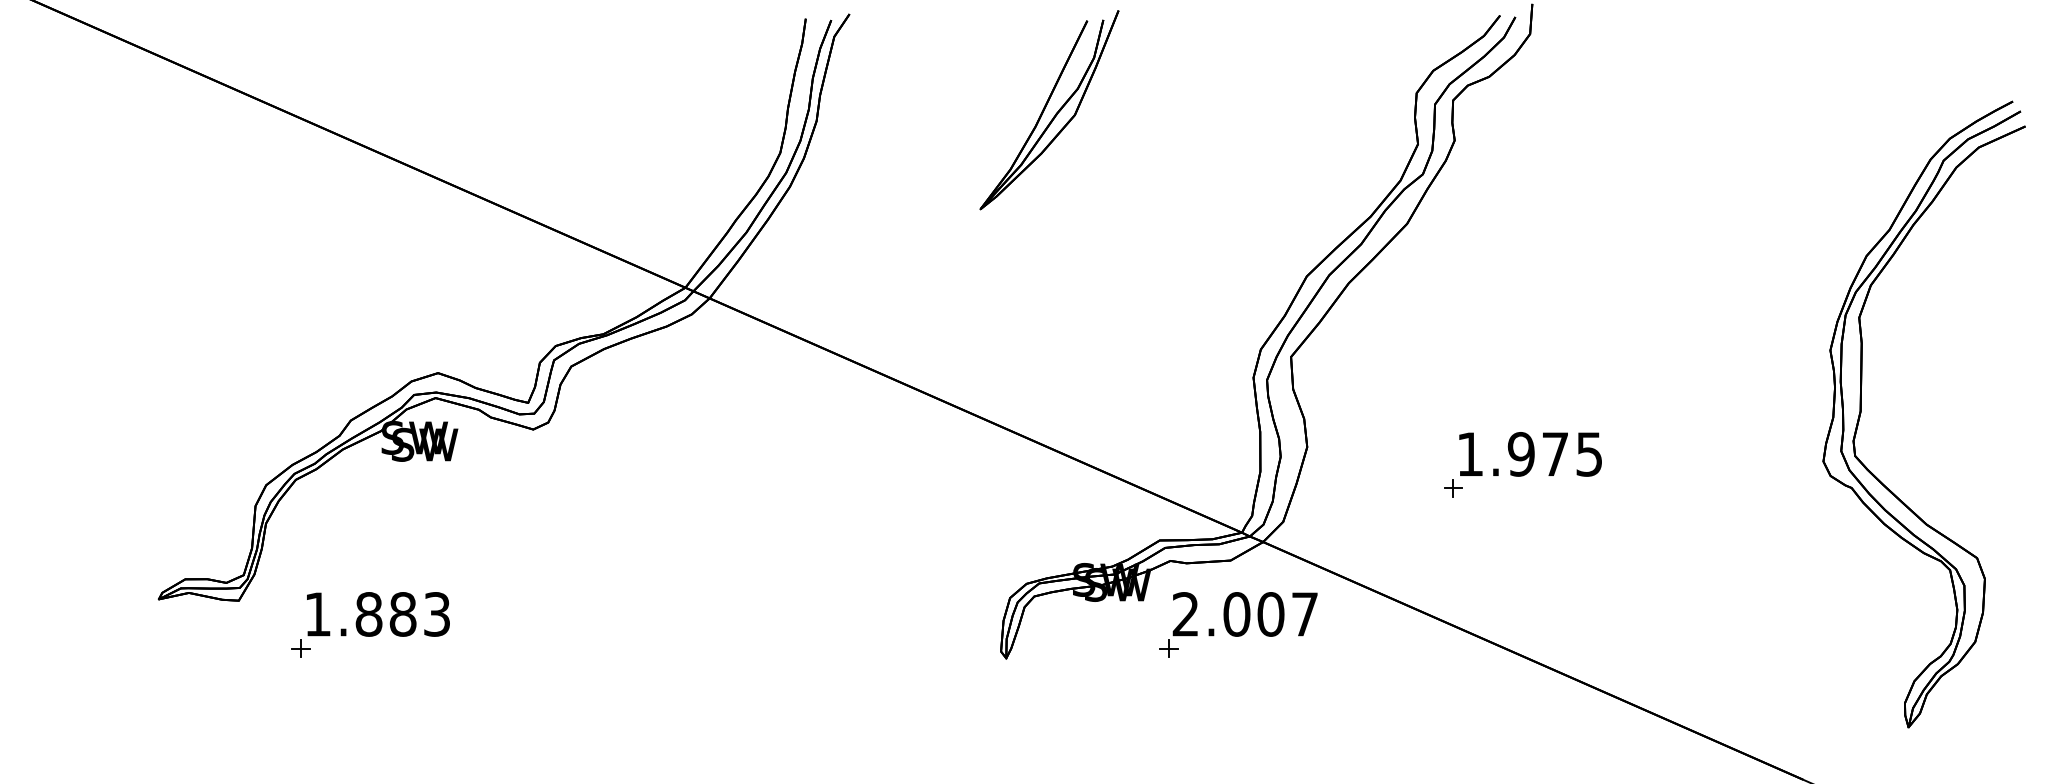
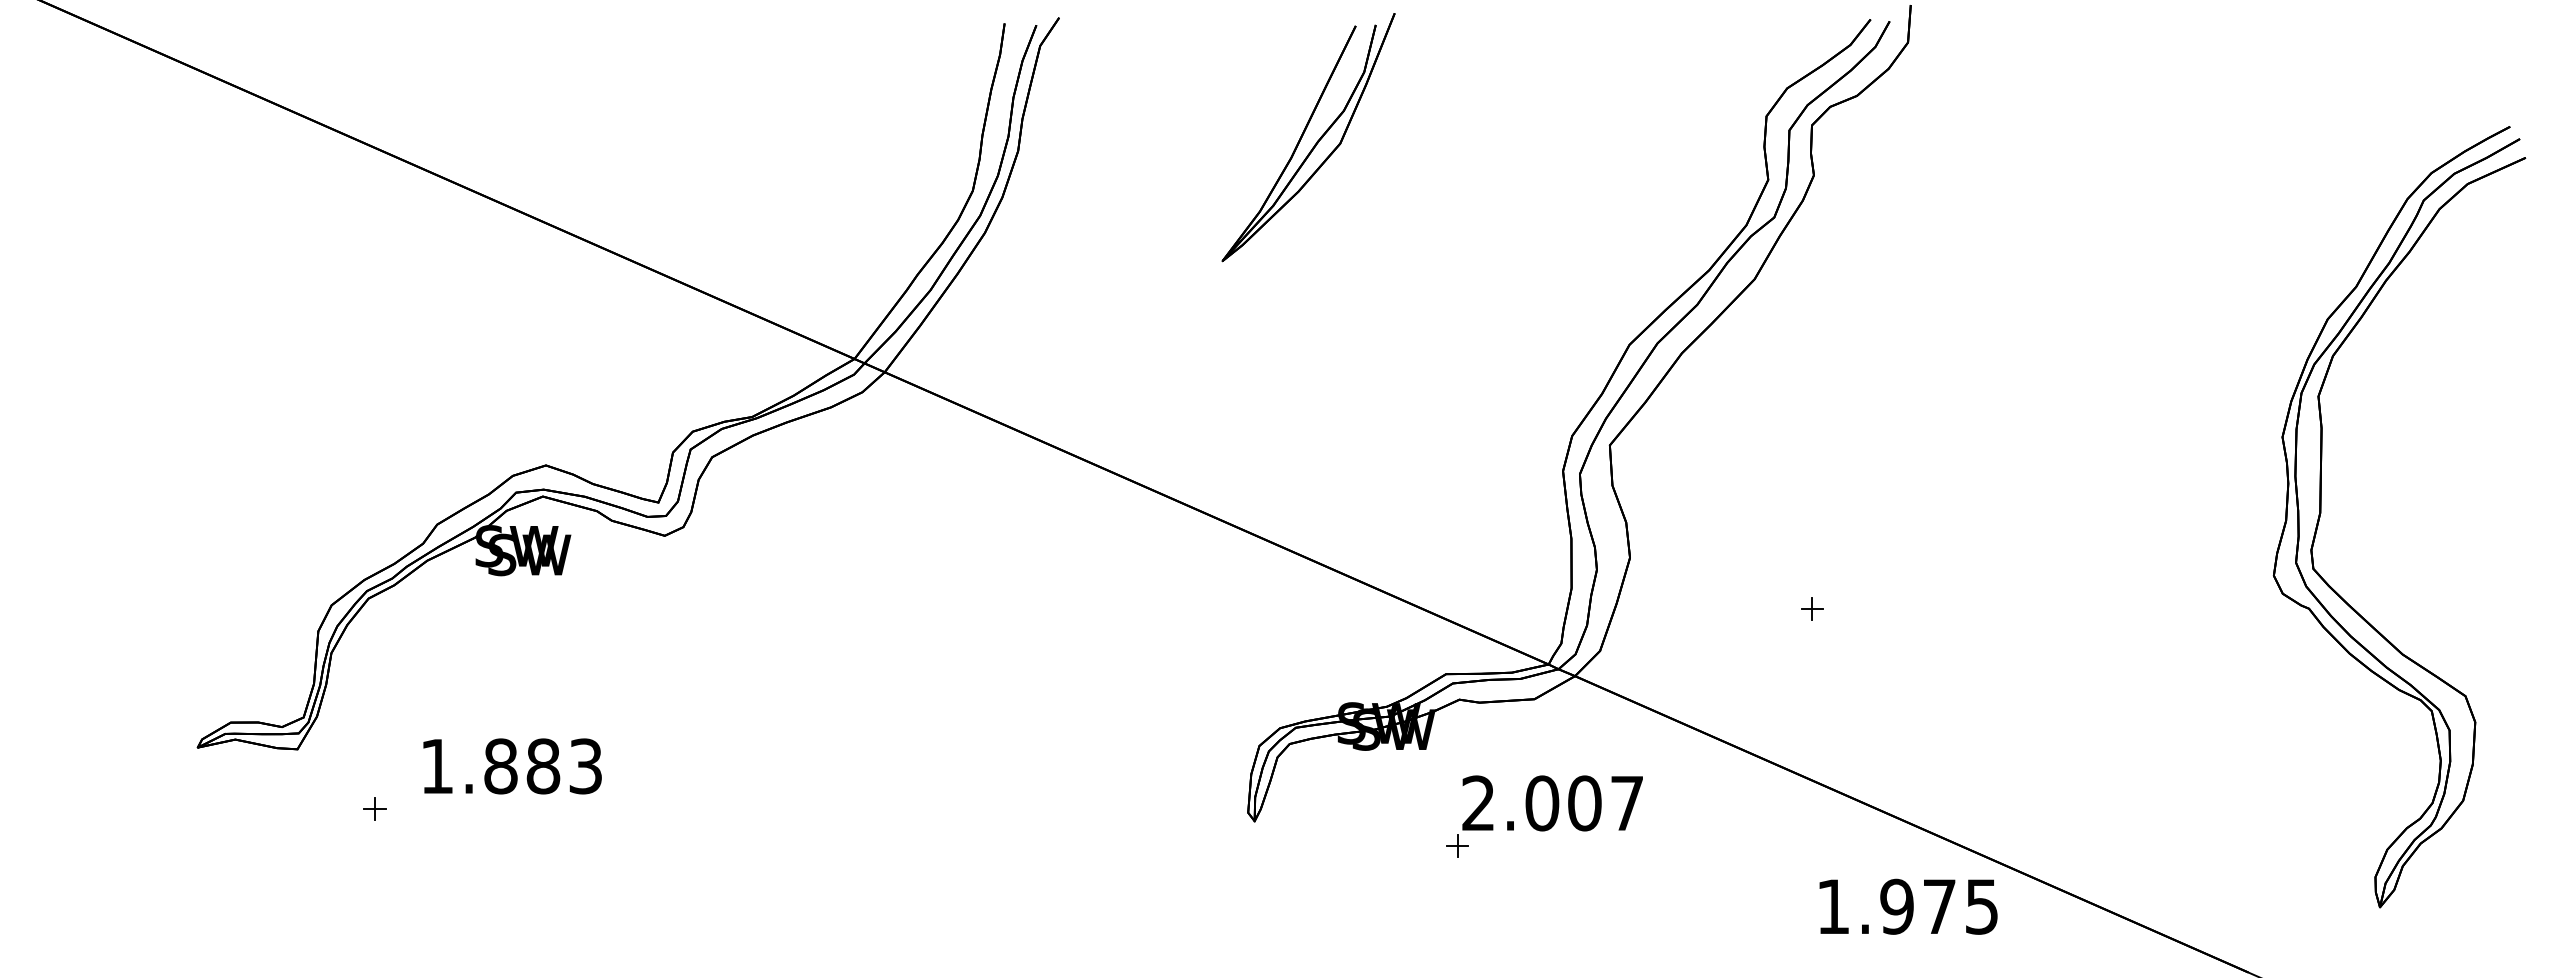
text: (1530, 454) -> (1908, 906), moved
text: (378, 614) -> (512, 766), moved
part: (1238, 624) -> (1544, 816), moved

